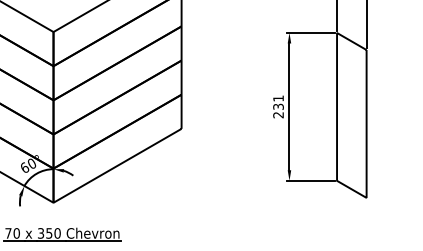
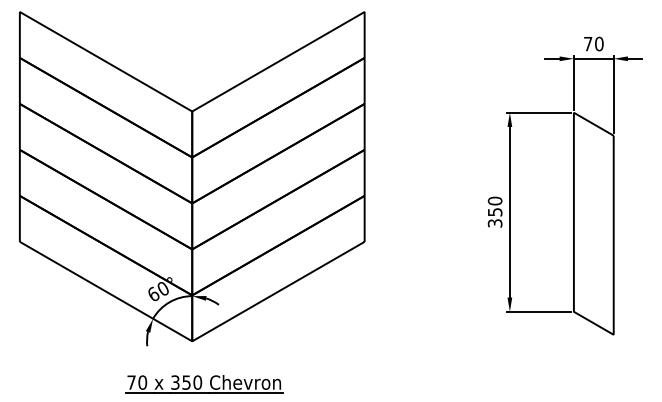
text: (278, 106) -> (494, 211), 231 -> 350

